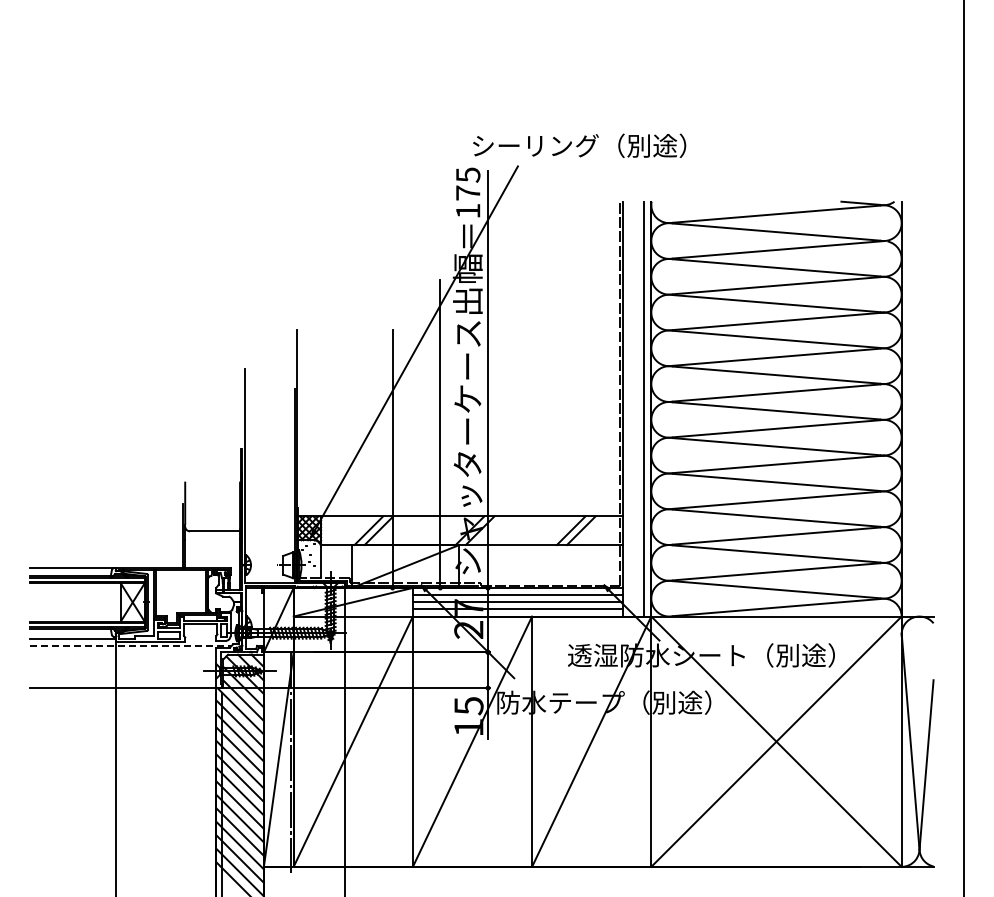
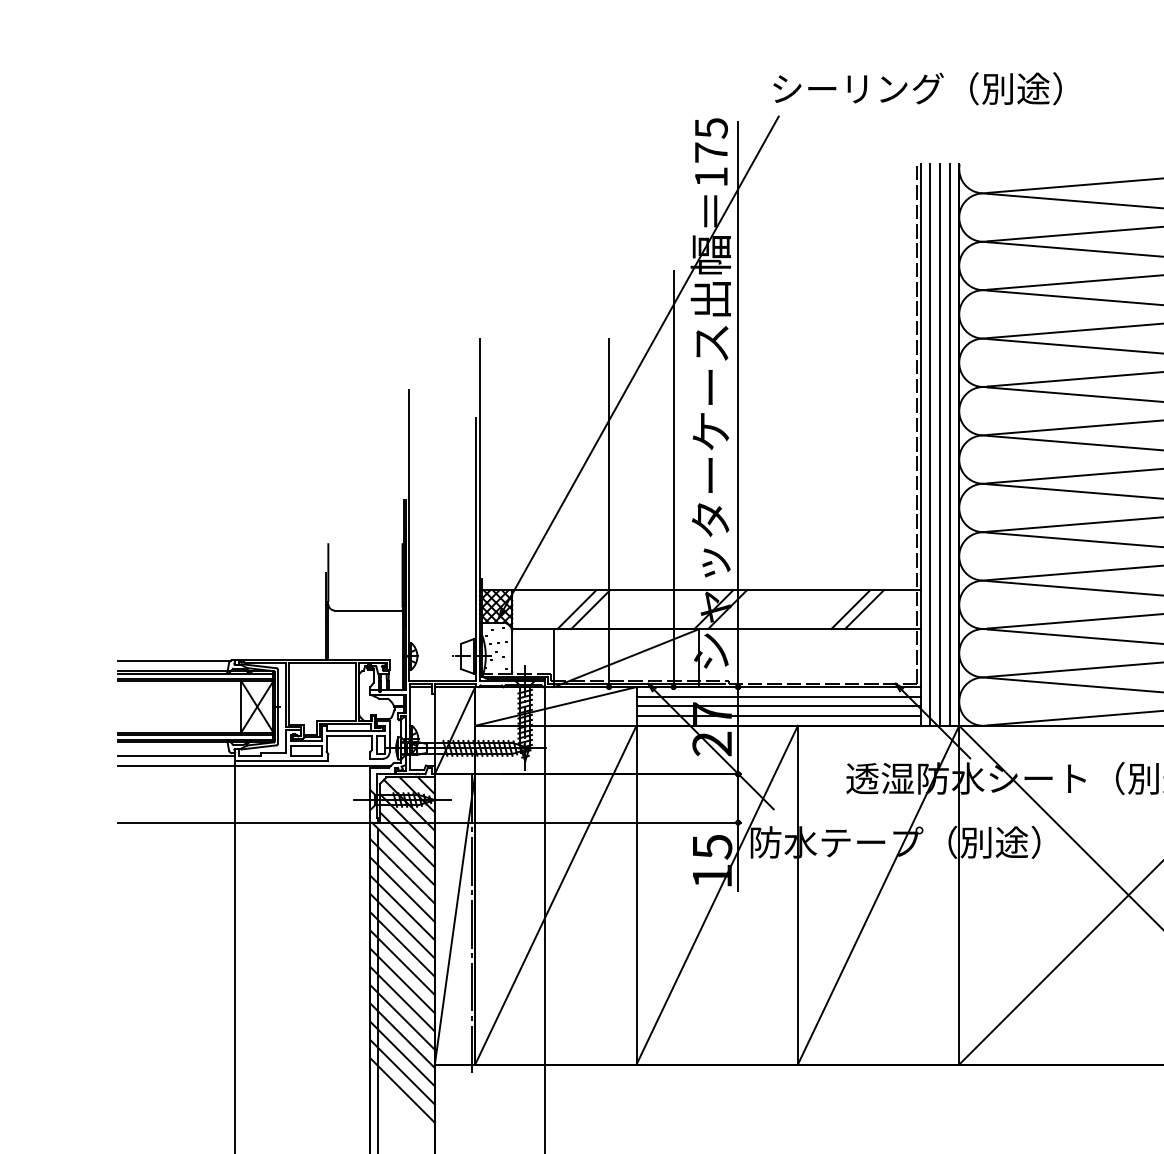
text: (579, 145) -> (917, 88), moved
line: (629, 408) -> (929, 444), added
line: (637, 408) -> (940, 444), added
line: (130, 646) -> (254, 766), dashed -> solid

